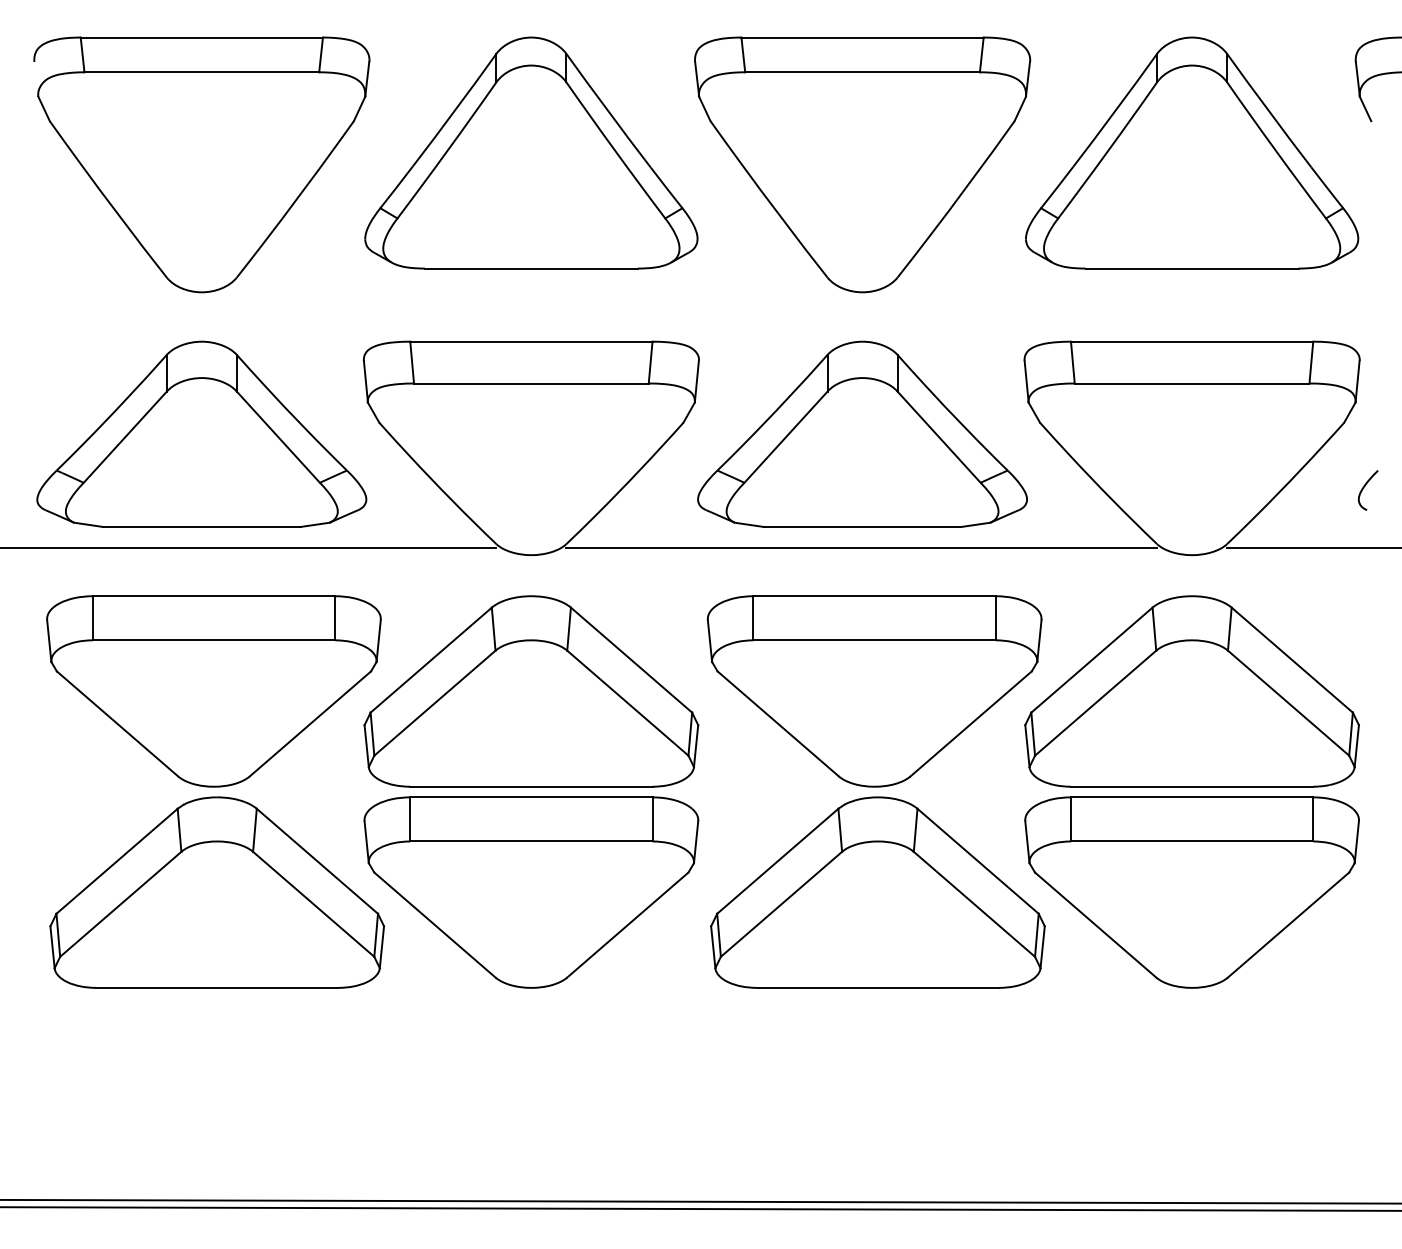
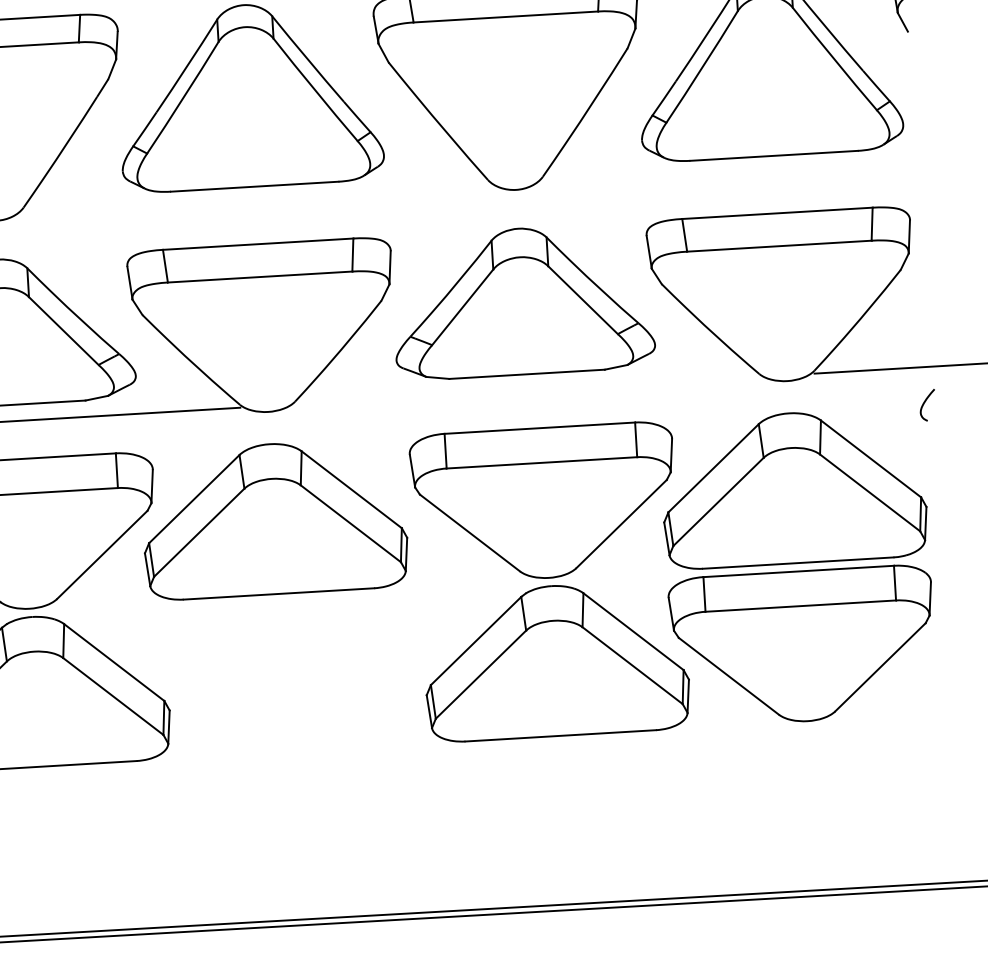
curve: (1363, 489) -> (923, 404), moved
line: (861, 547) -> (527, 390), removed
part: (531, 892) -> (283, 677), removed

